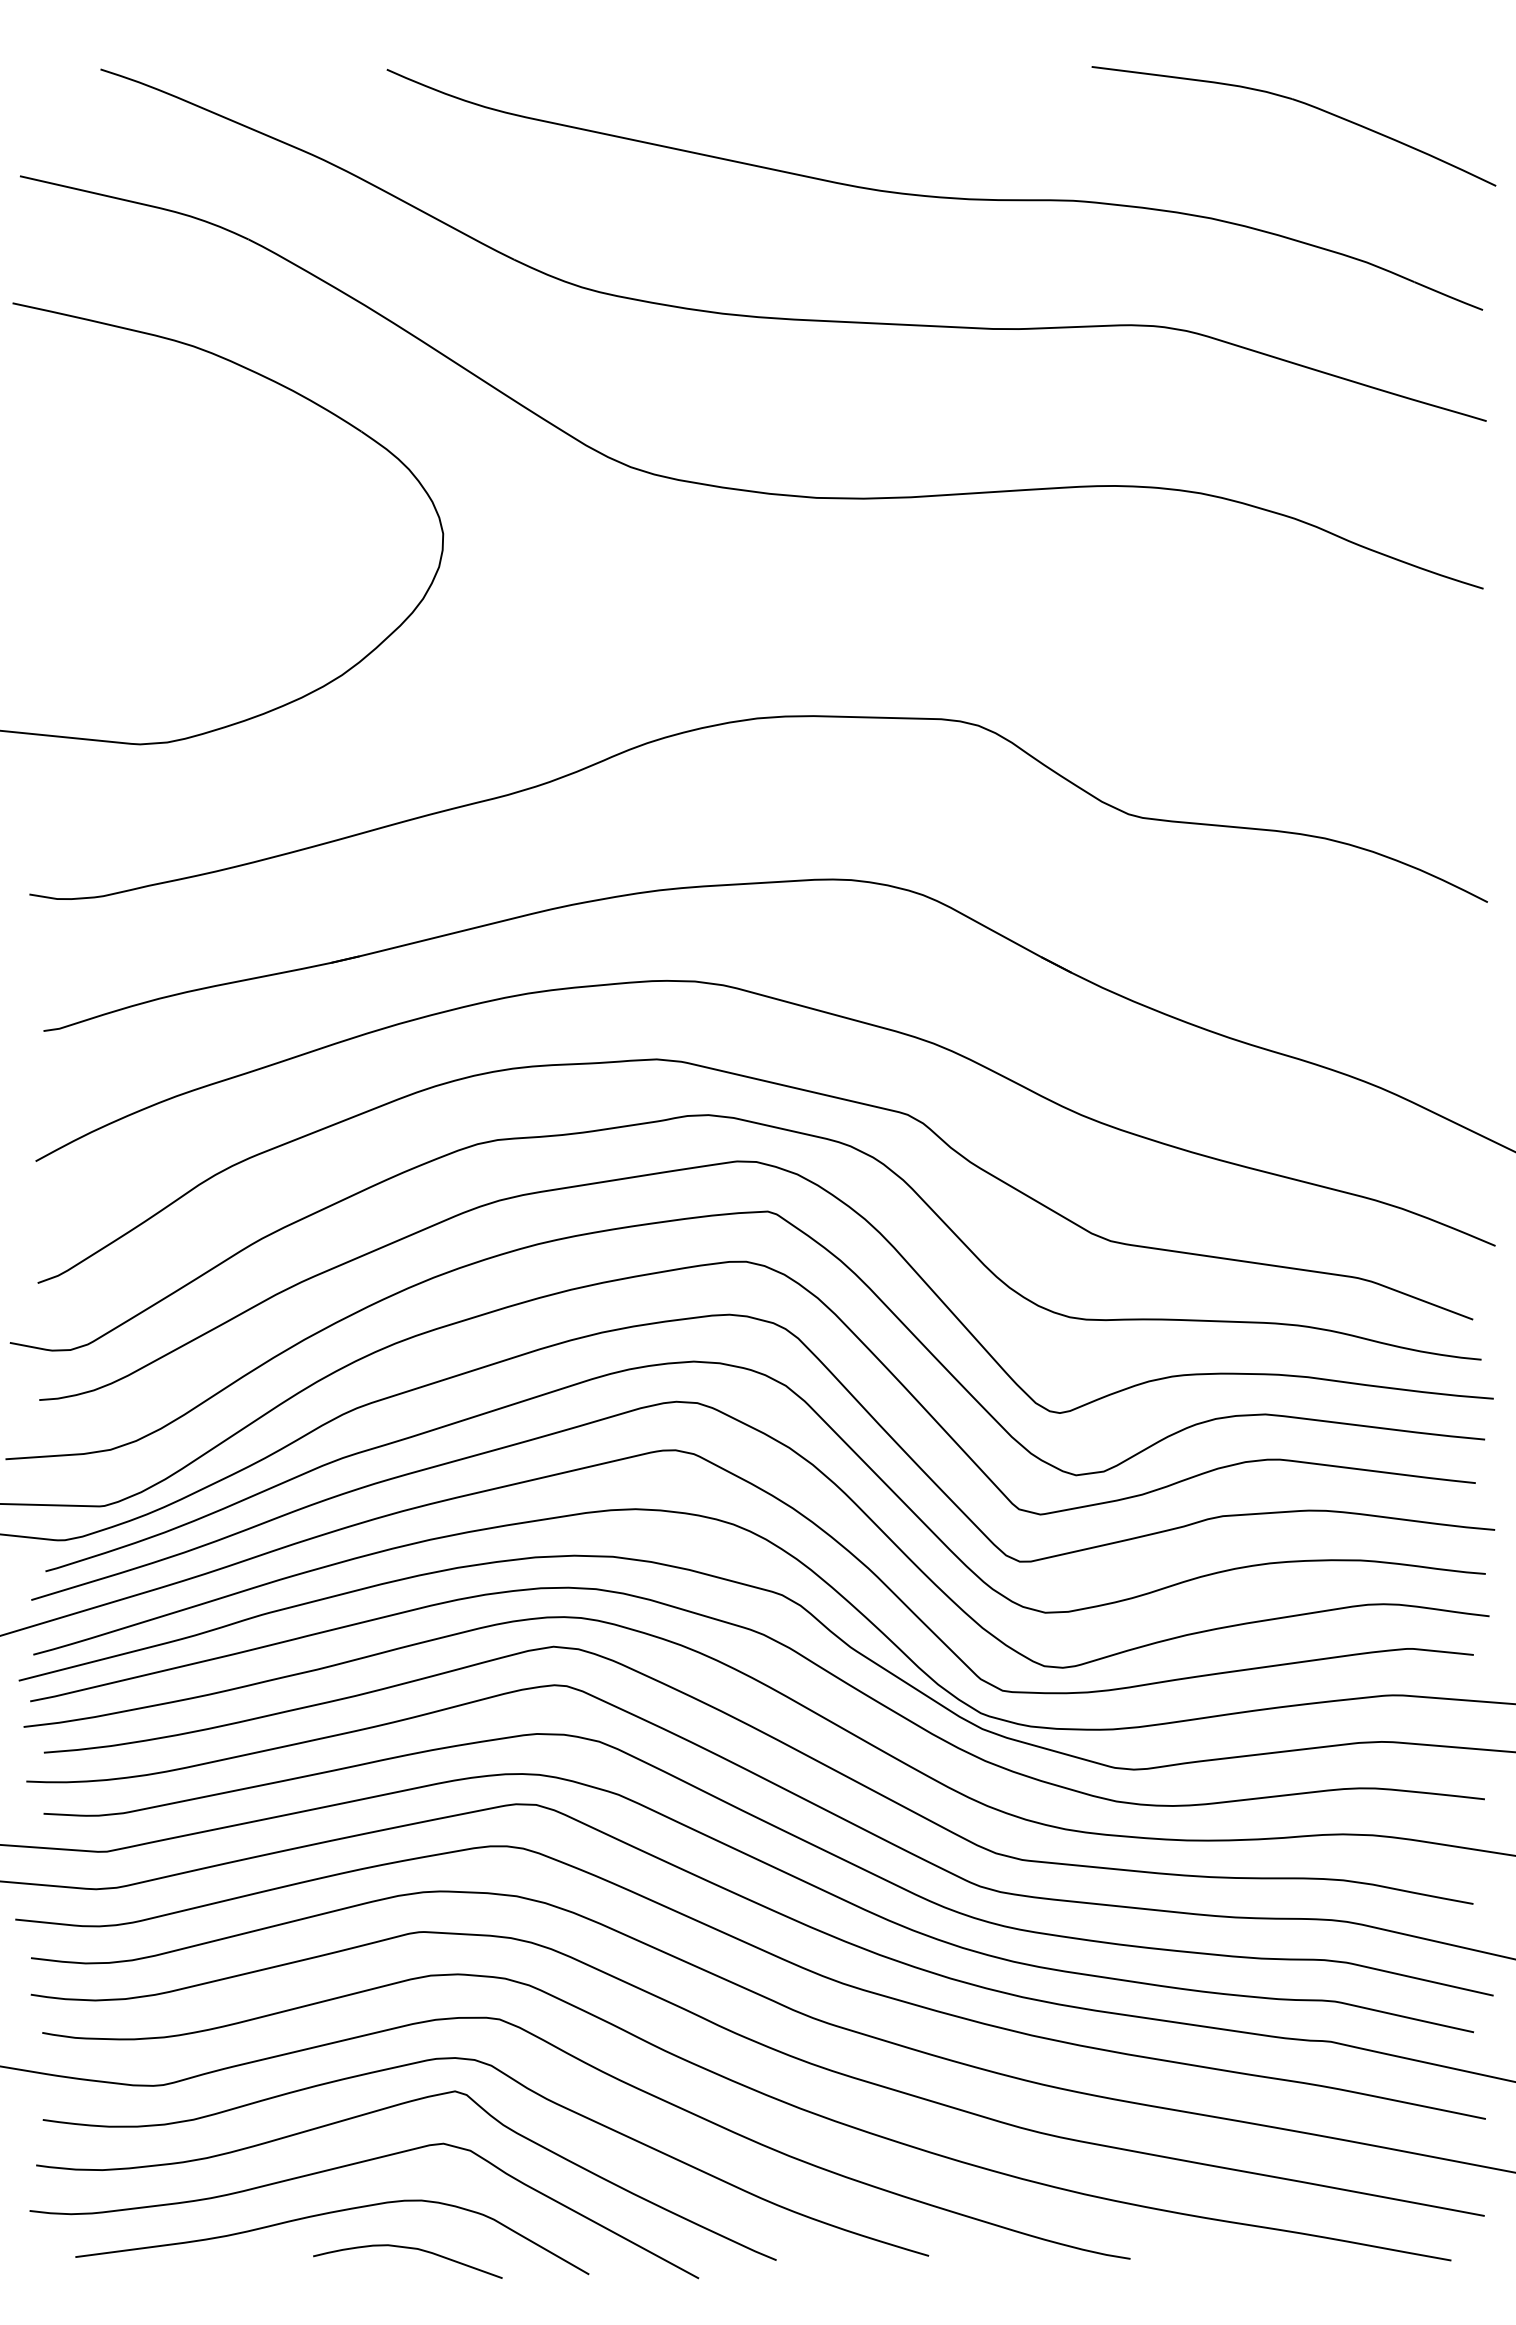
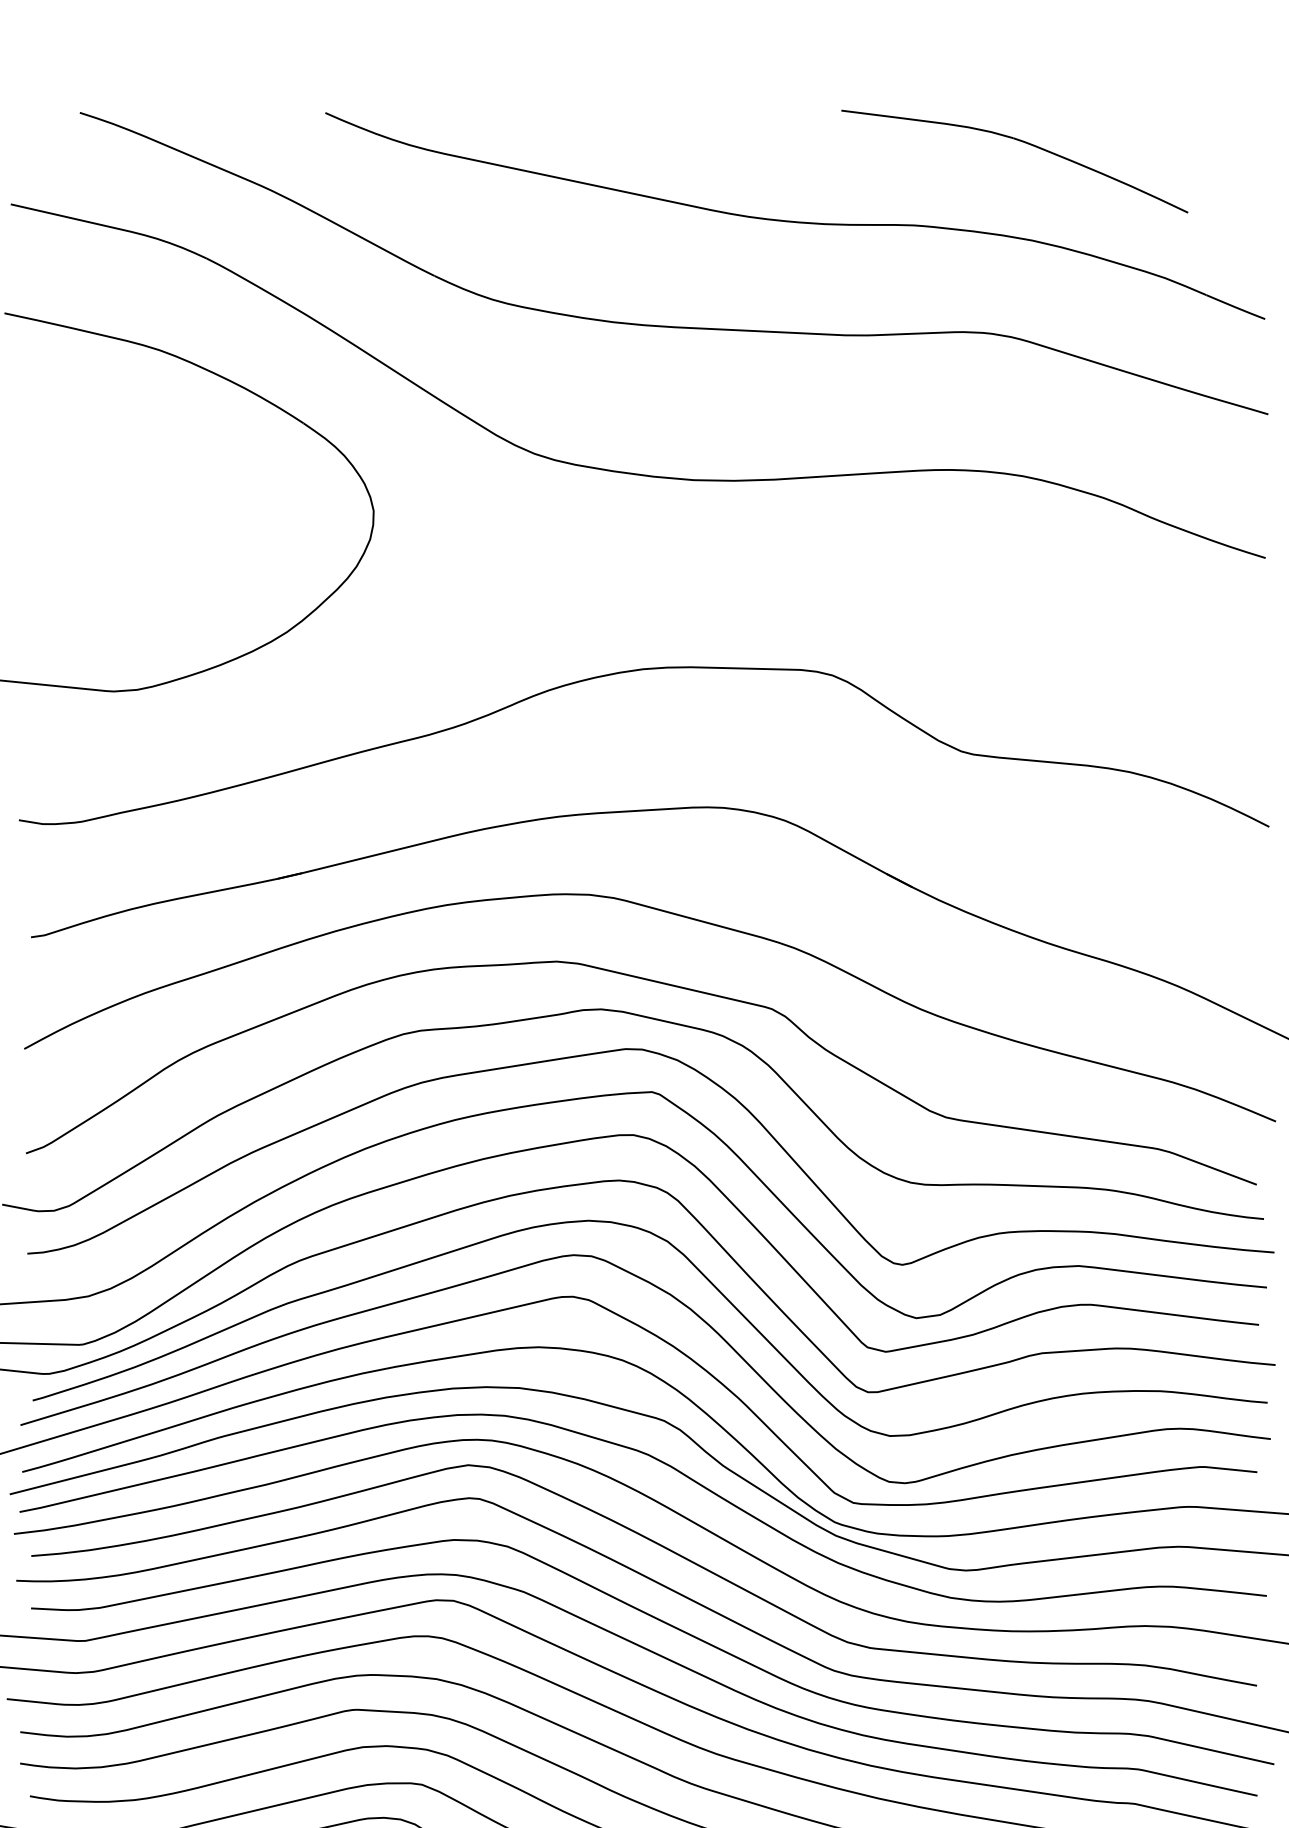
part: (1301, 103) -> (1021, 142), moved

